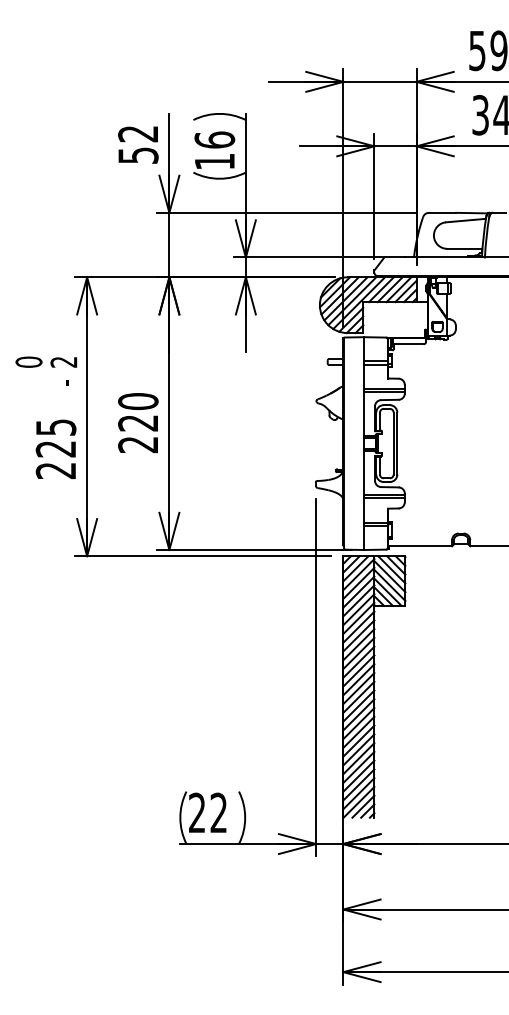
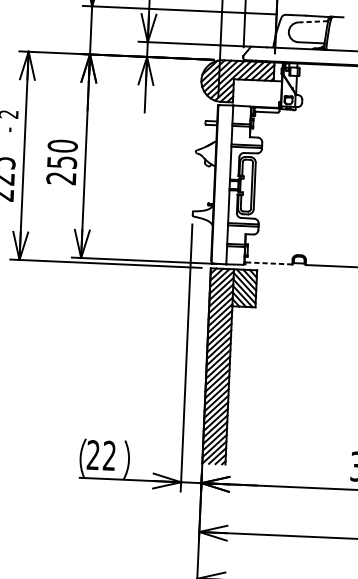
line: (466, 220) -> (313, 21), solid -> dashed
text: (138, 423) -> (62, 162), 220 -> 250
line: (419, 546) -> (267, 263), solid -> dashed

